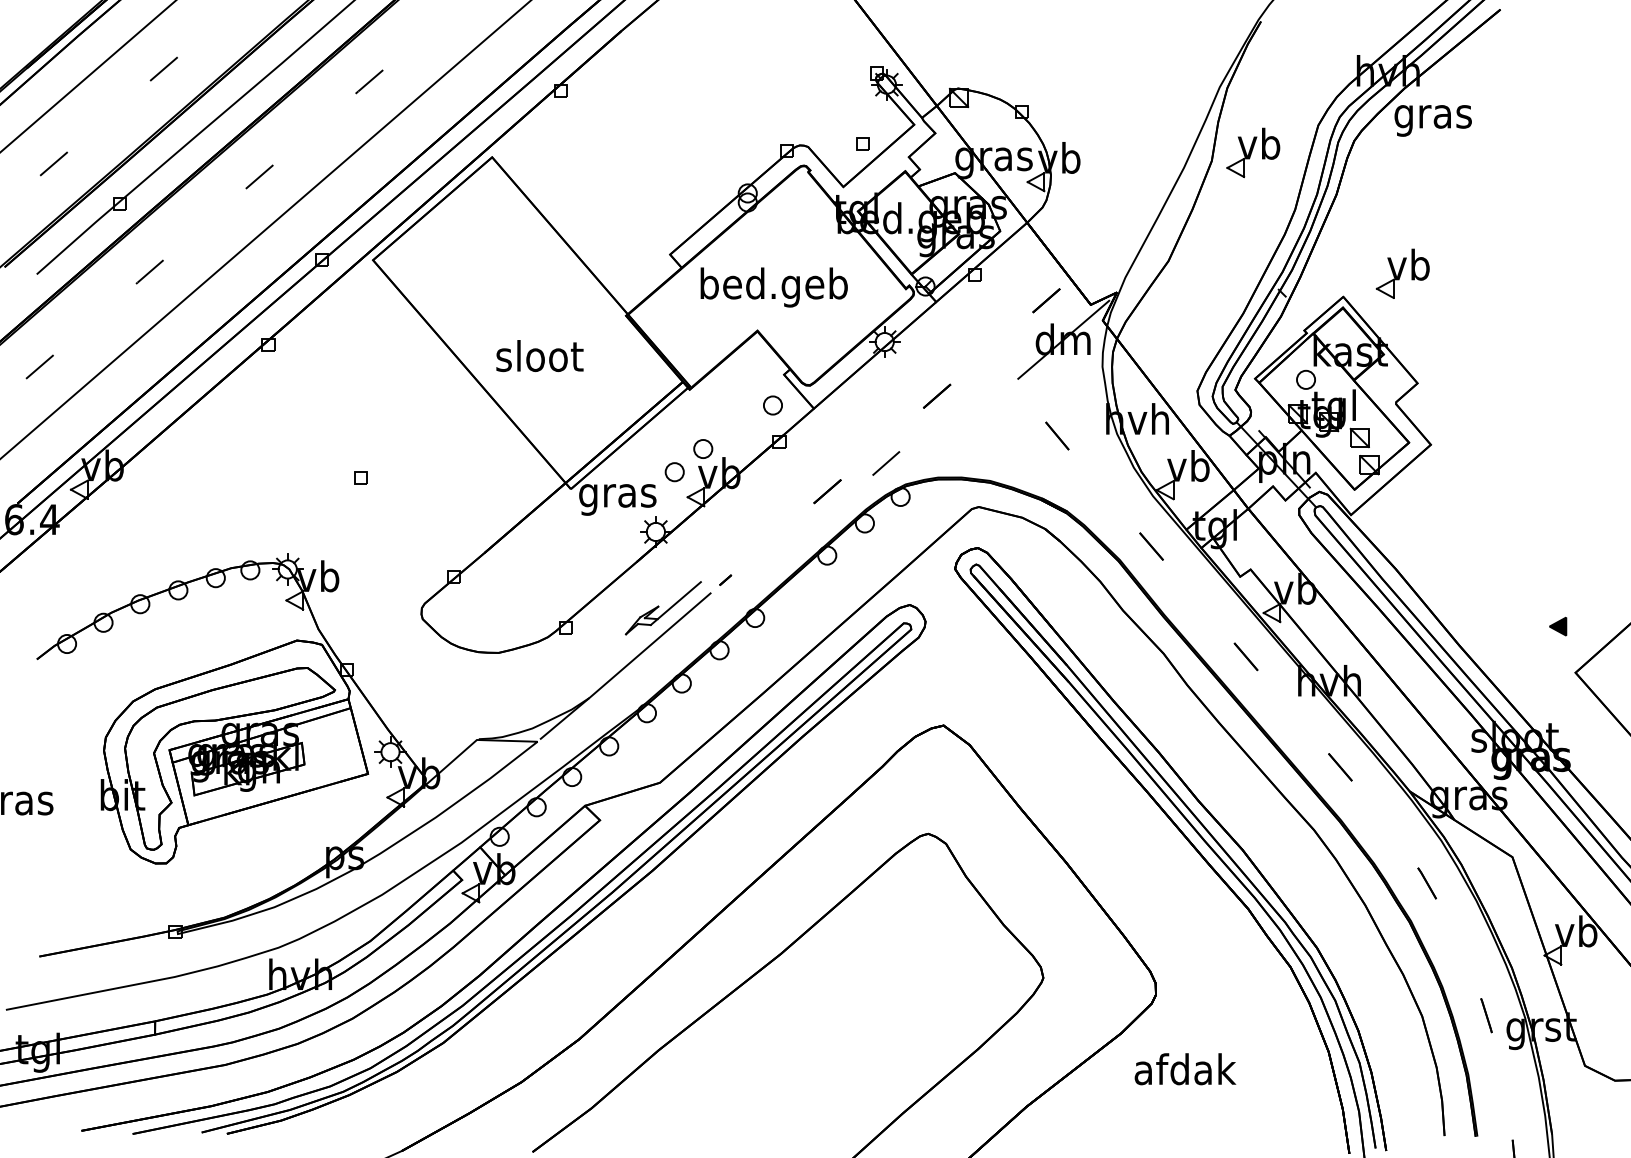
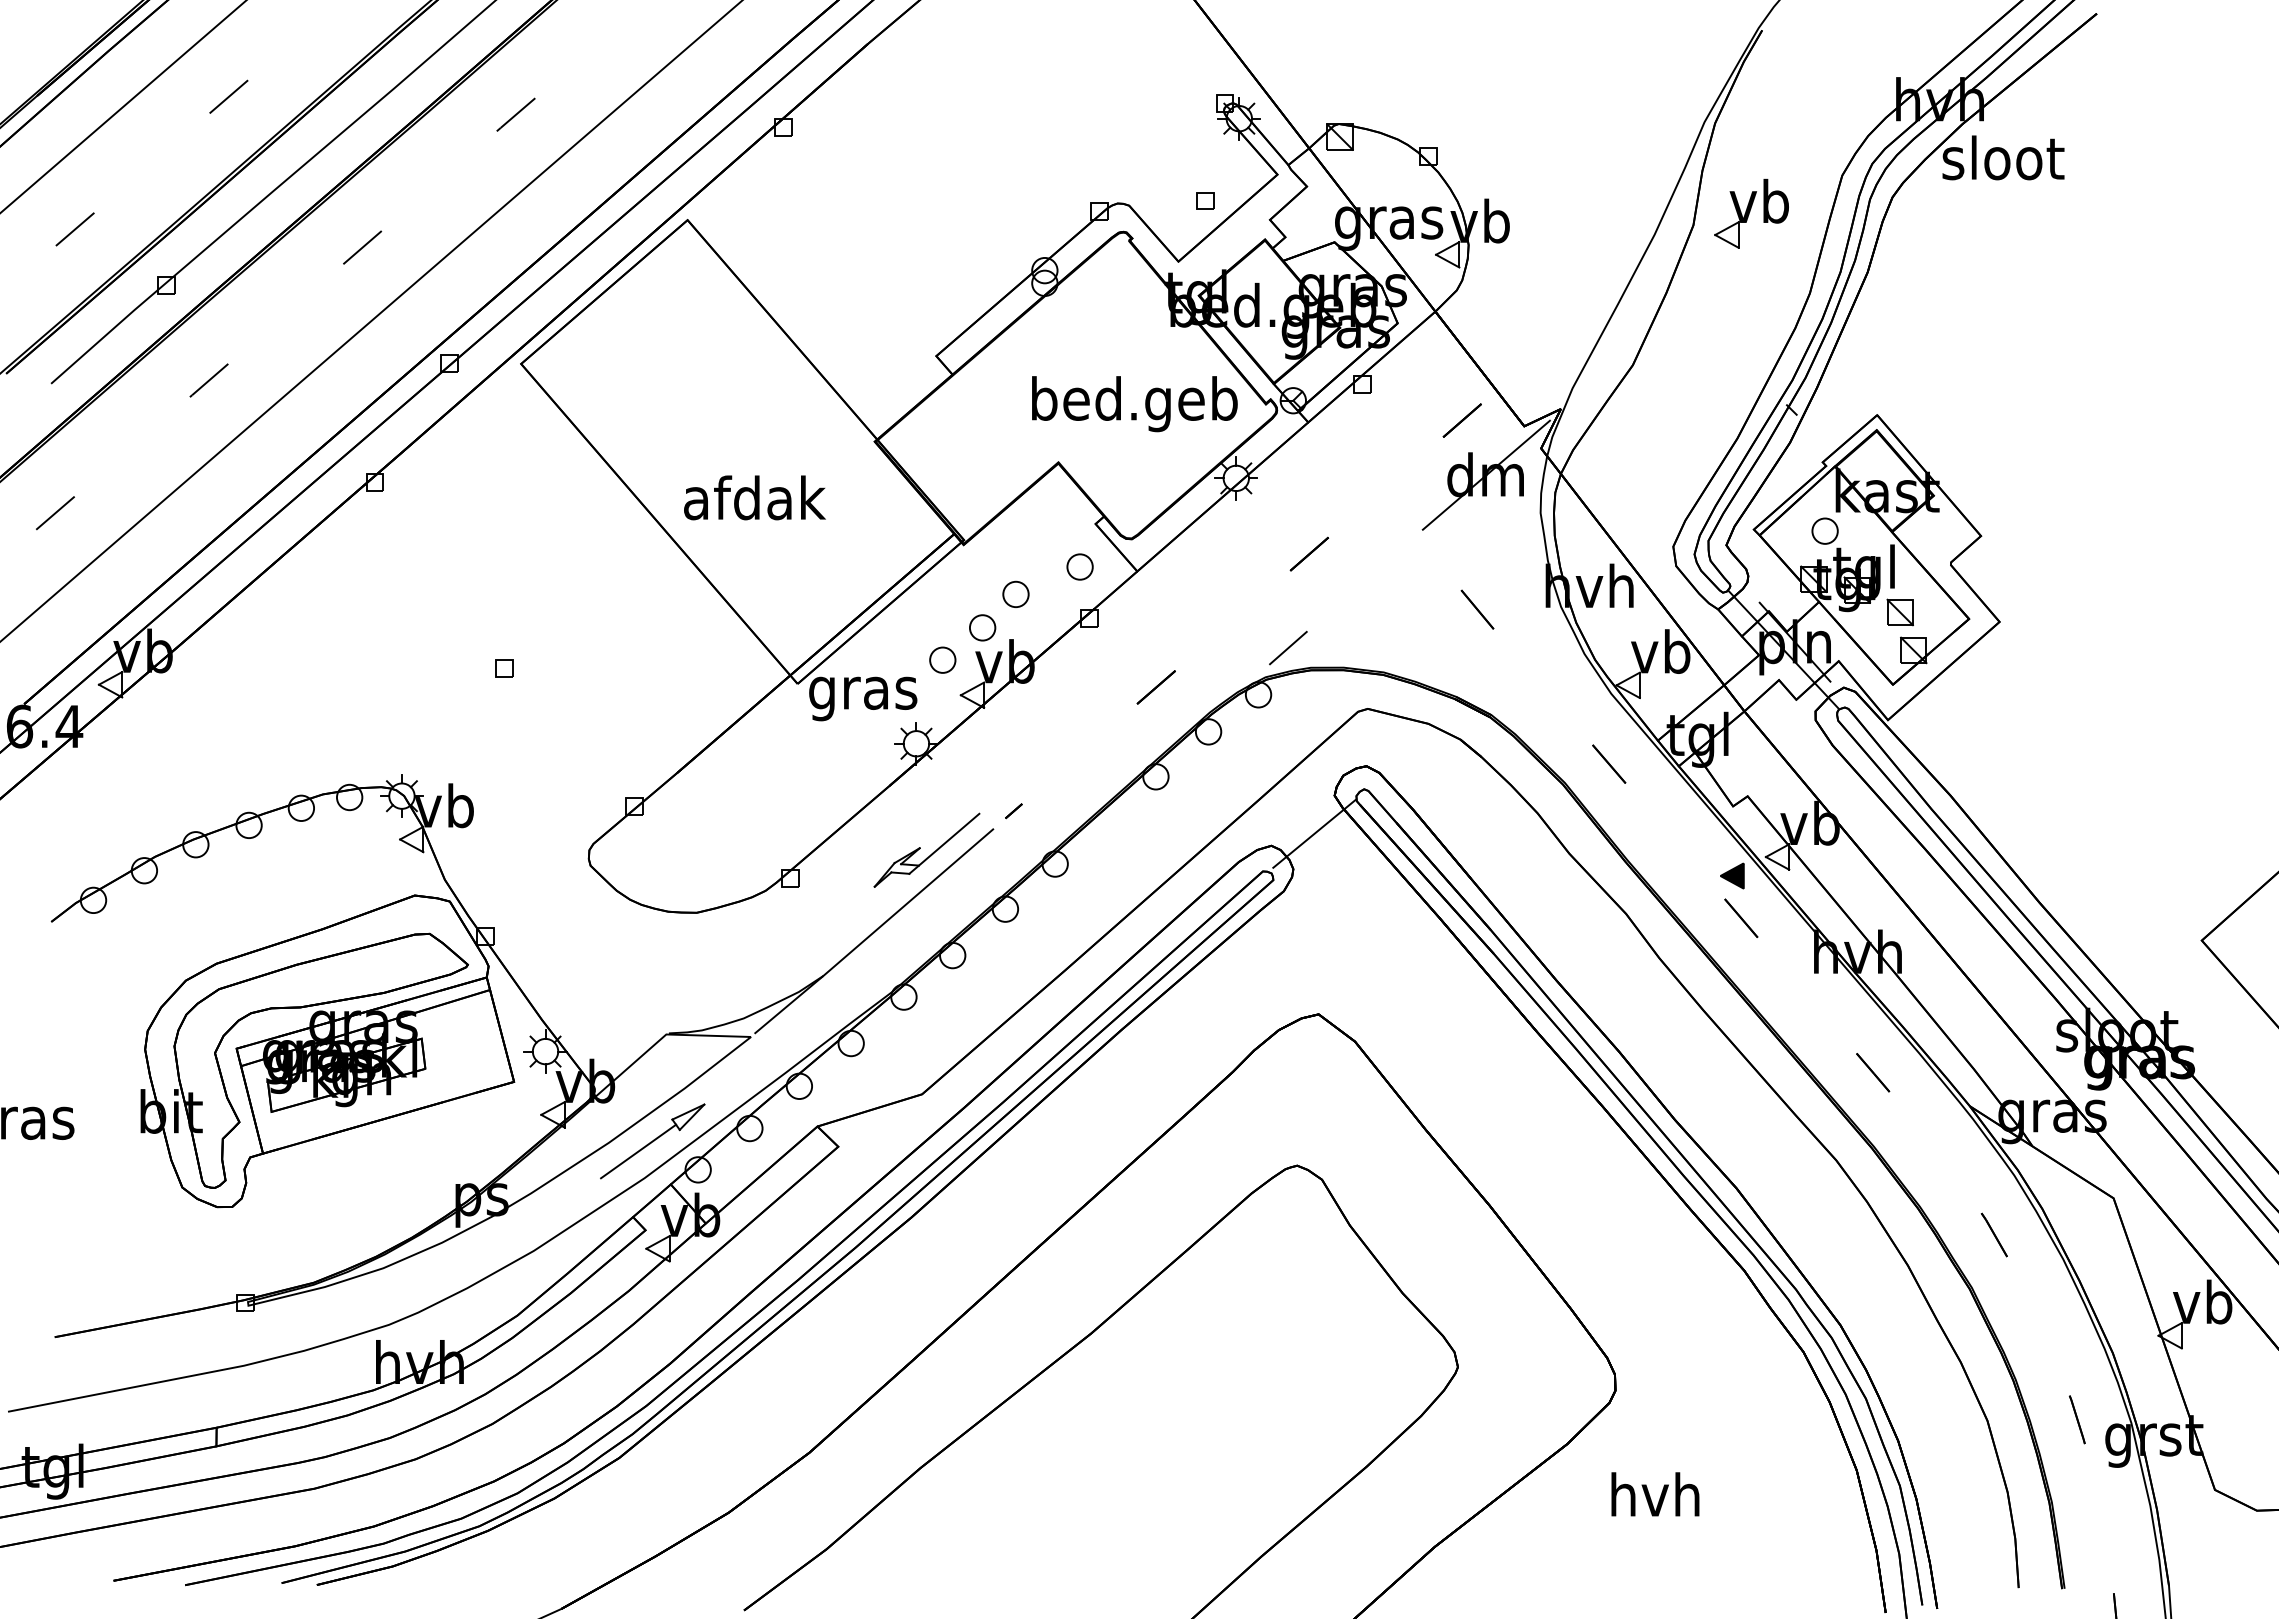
text: (1433, 116) -> (2003, 163), gras -> sloot
part: (1402, 273) -> (1960, 382), removed
text: (774, 287) -> (1134, 404), moved
text: (540, 355) -> (754, 497), sloot -> afdak
part: (726, 424) -> (1015, 593), added
line: (886, 463) -> (1288, 647), moved
line: (940, 596) -> (1314, 833), added
part: (1558, 626) -> (1732, 875), moved
part: (467, 816) -> (652, 1141), added
text: (1185, 1069) -> (1656, 1494), afdak -> hvh

